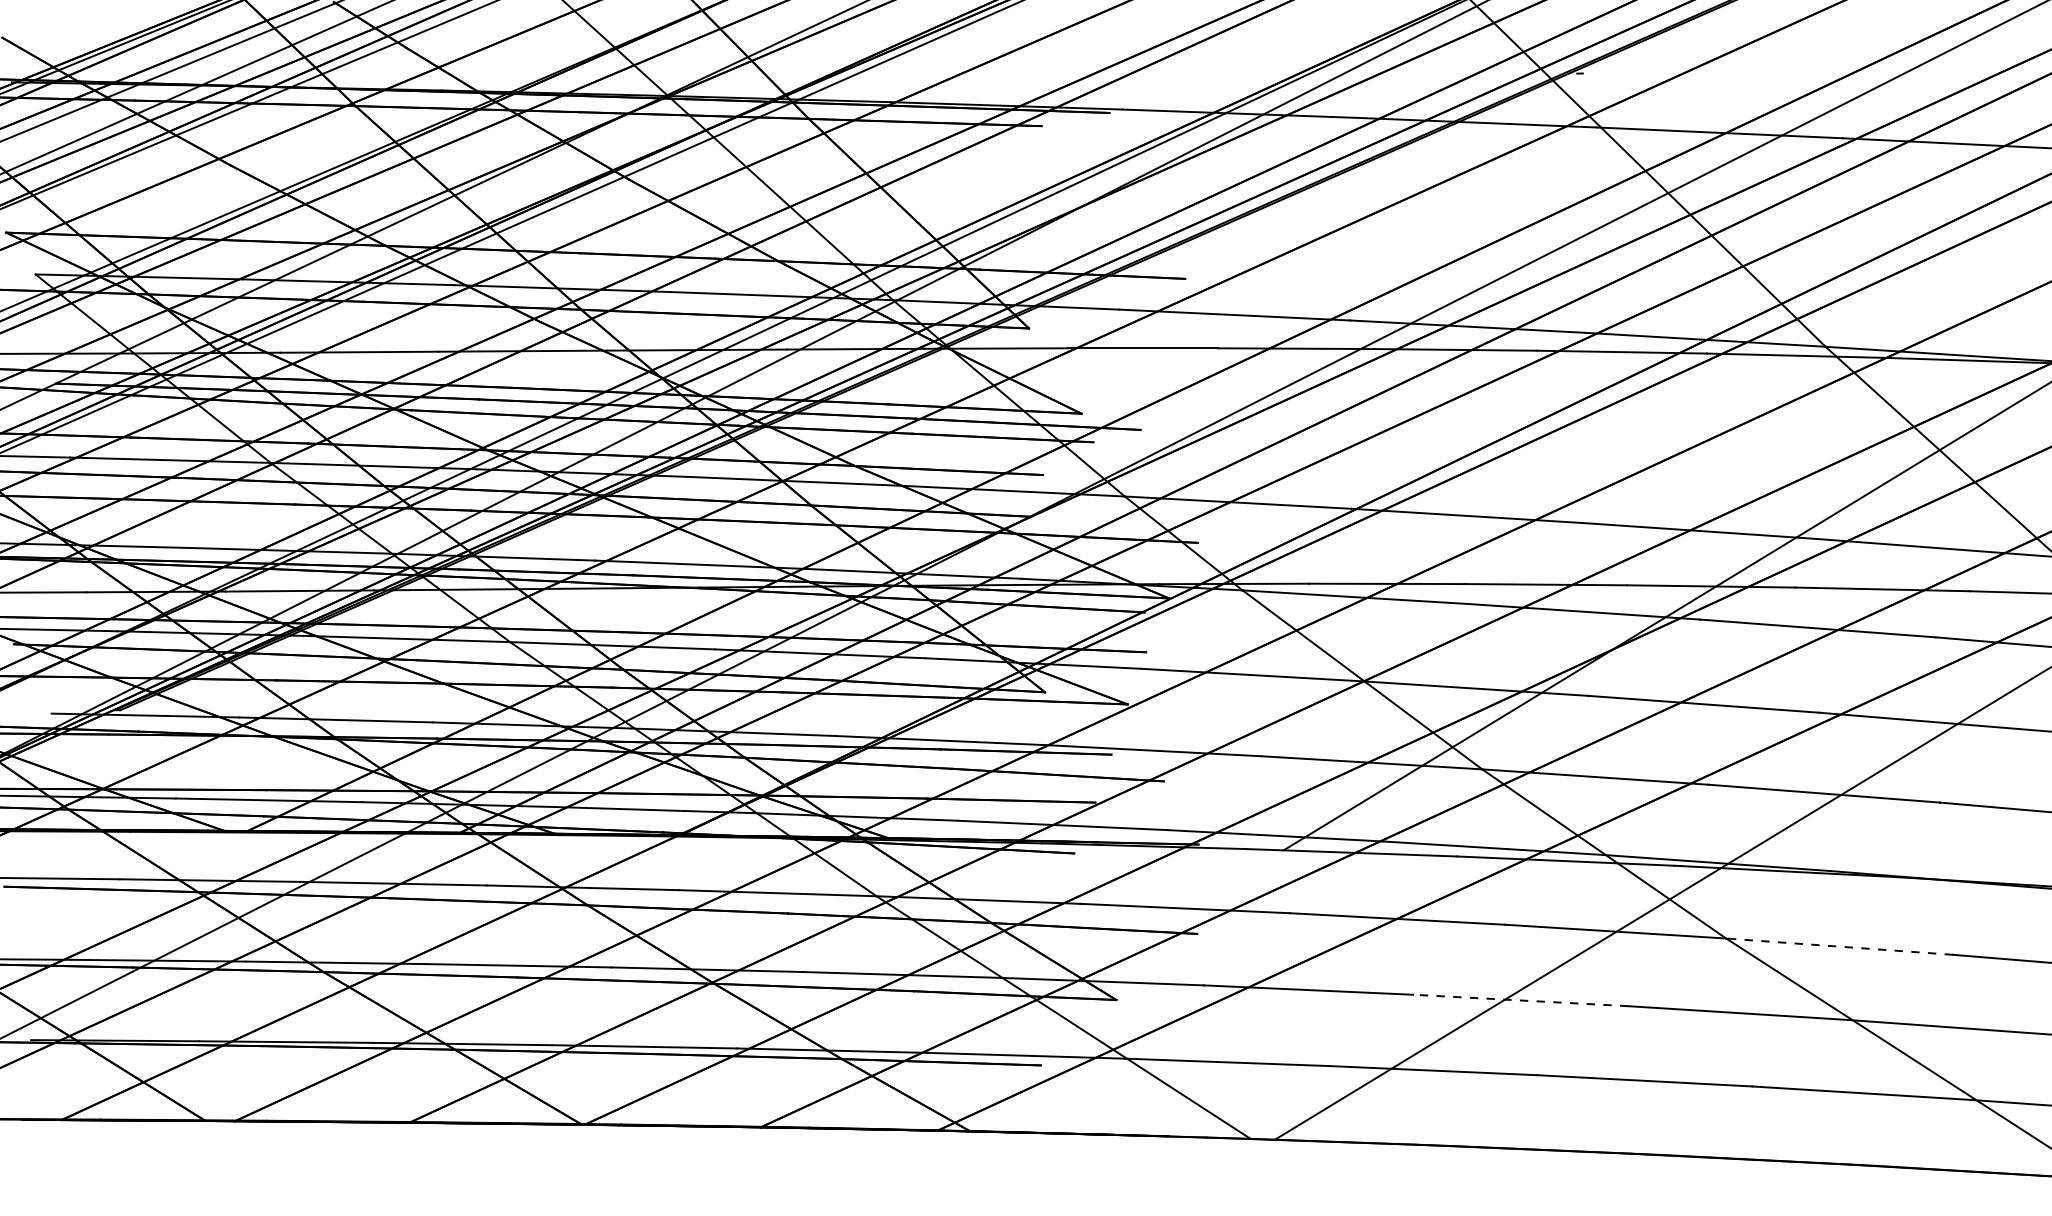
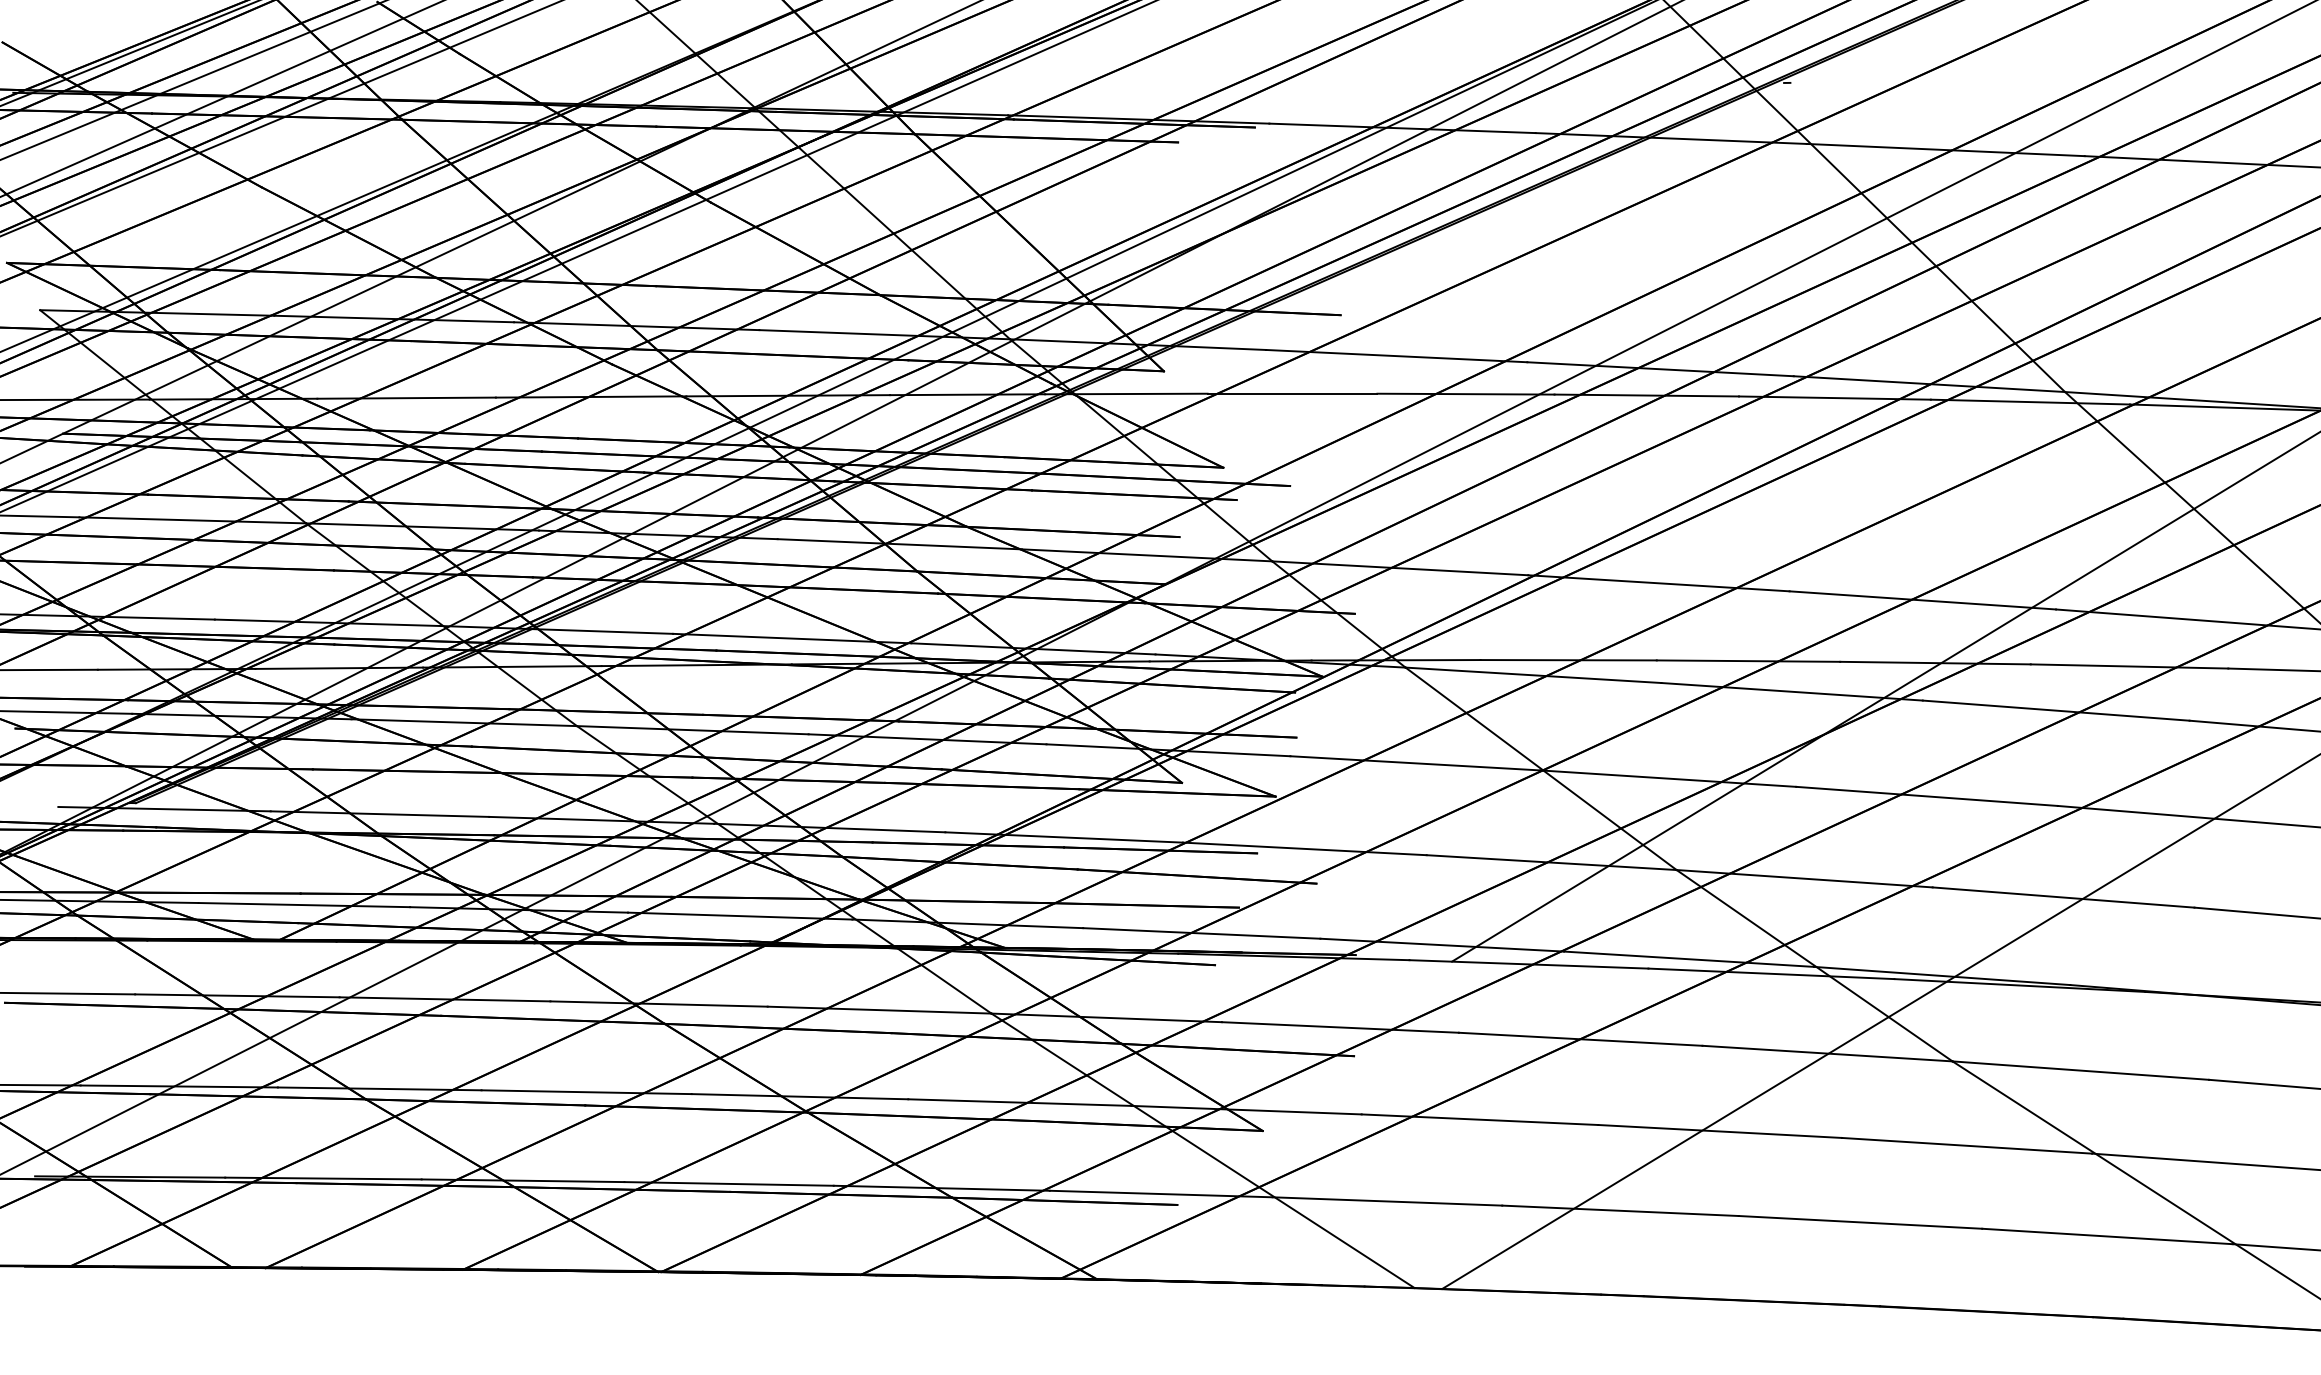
line: (1839, 946) -> (2080, 1070), dashed -> solid
line: (1521, 1000) -> (1720, 1131), dashed -> solid

